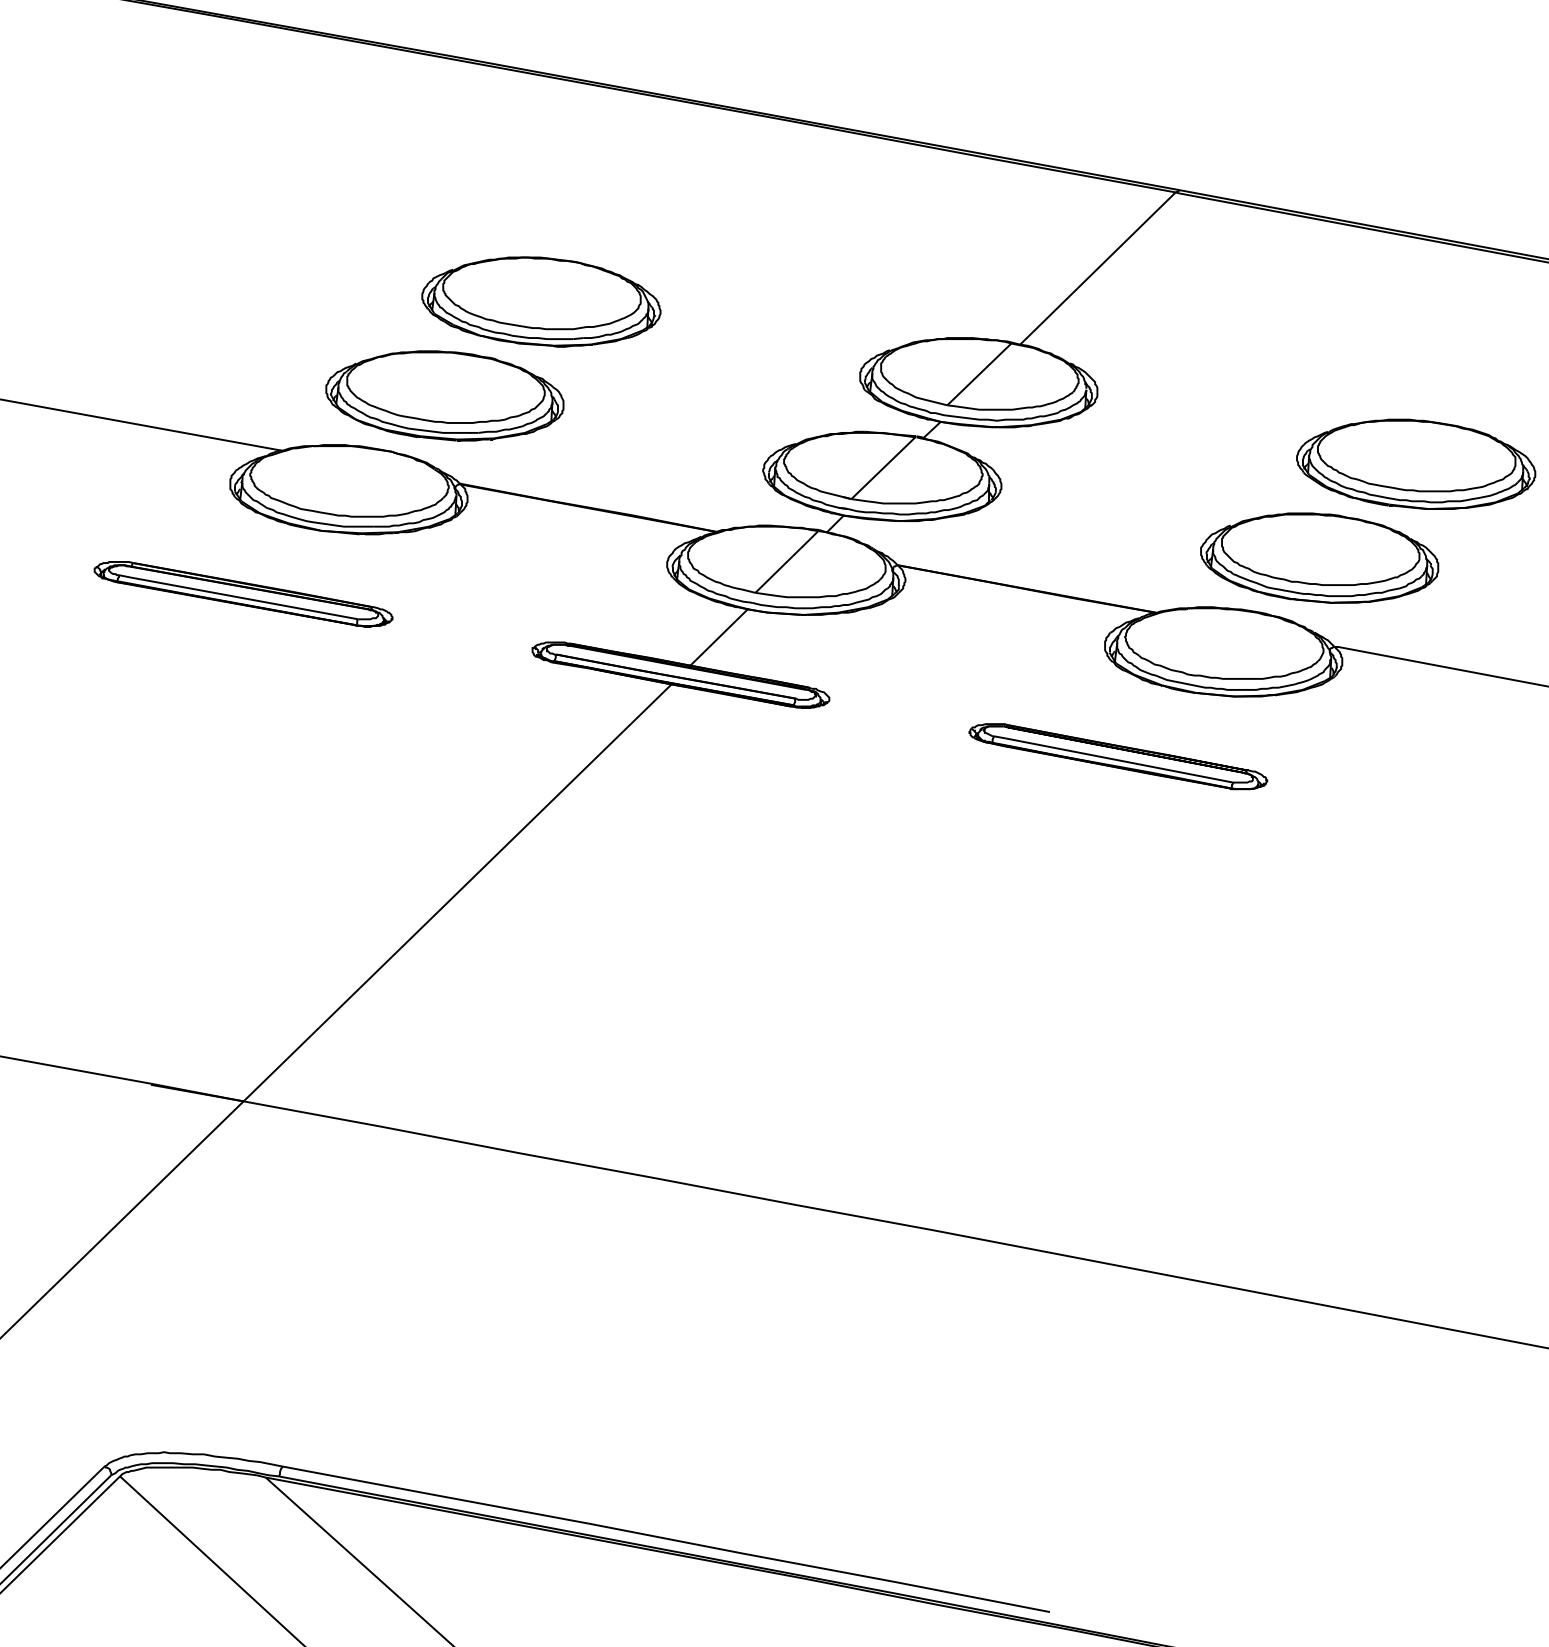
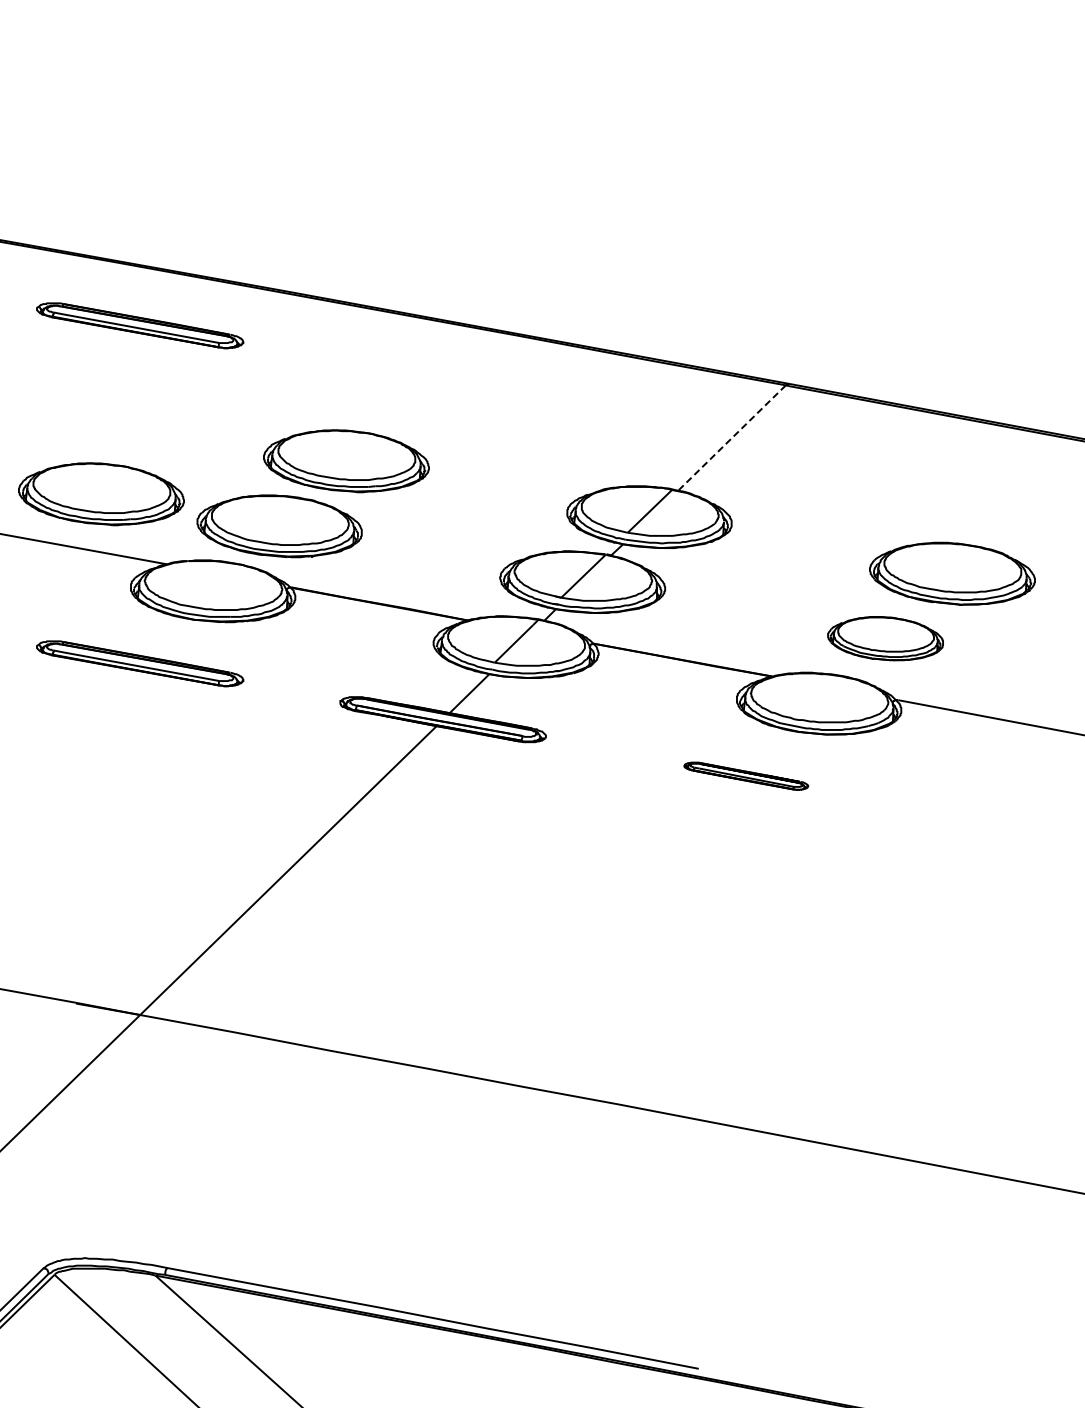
part: (244, 106) -> (140, 325), added
line: (1097, 269) -> (731, 438), solid -> dashed
part: (187, 350) -> (101, 494), added
part: (1319, 557) -> (885, 638), size x0.7
part: (1118, 755) -> (746, 775), size x0.6

